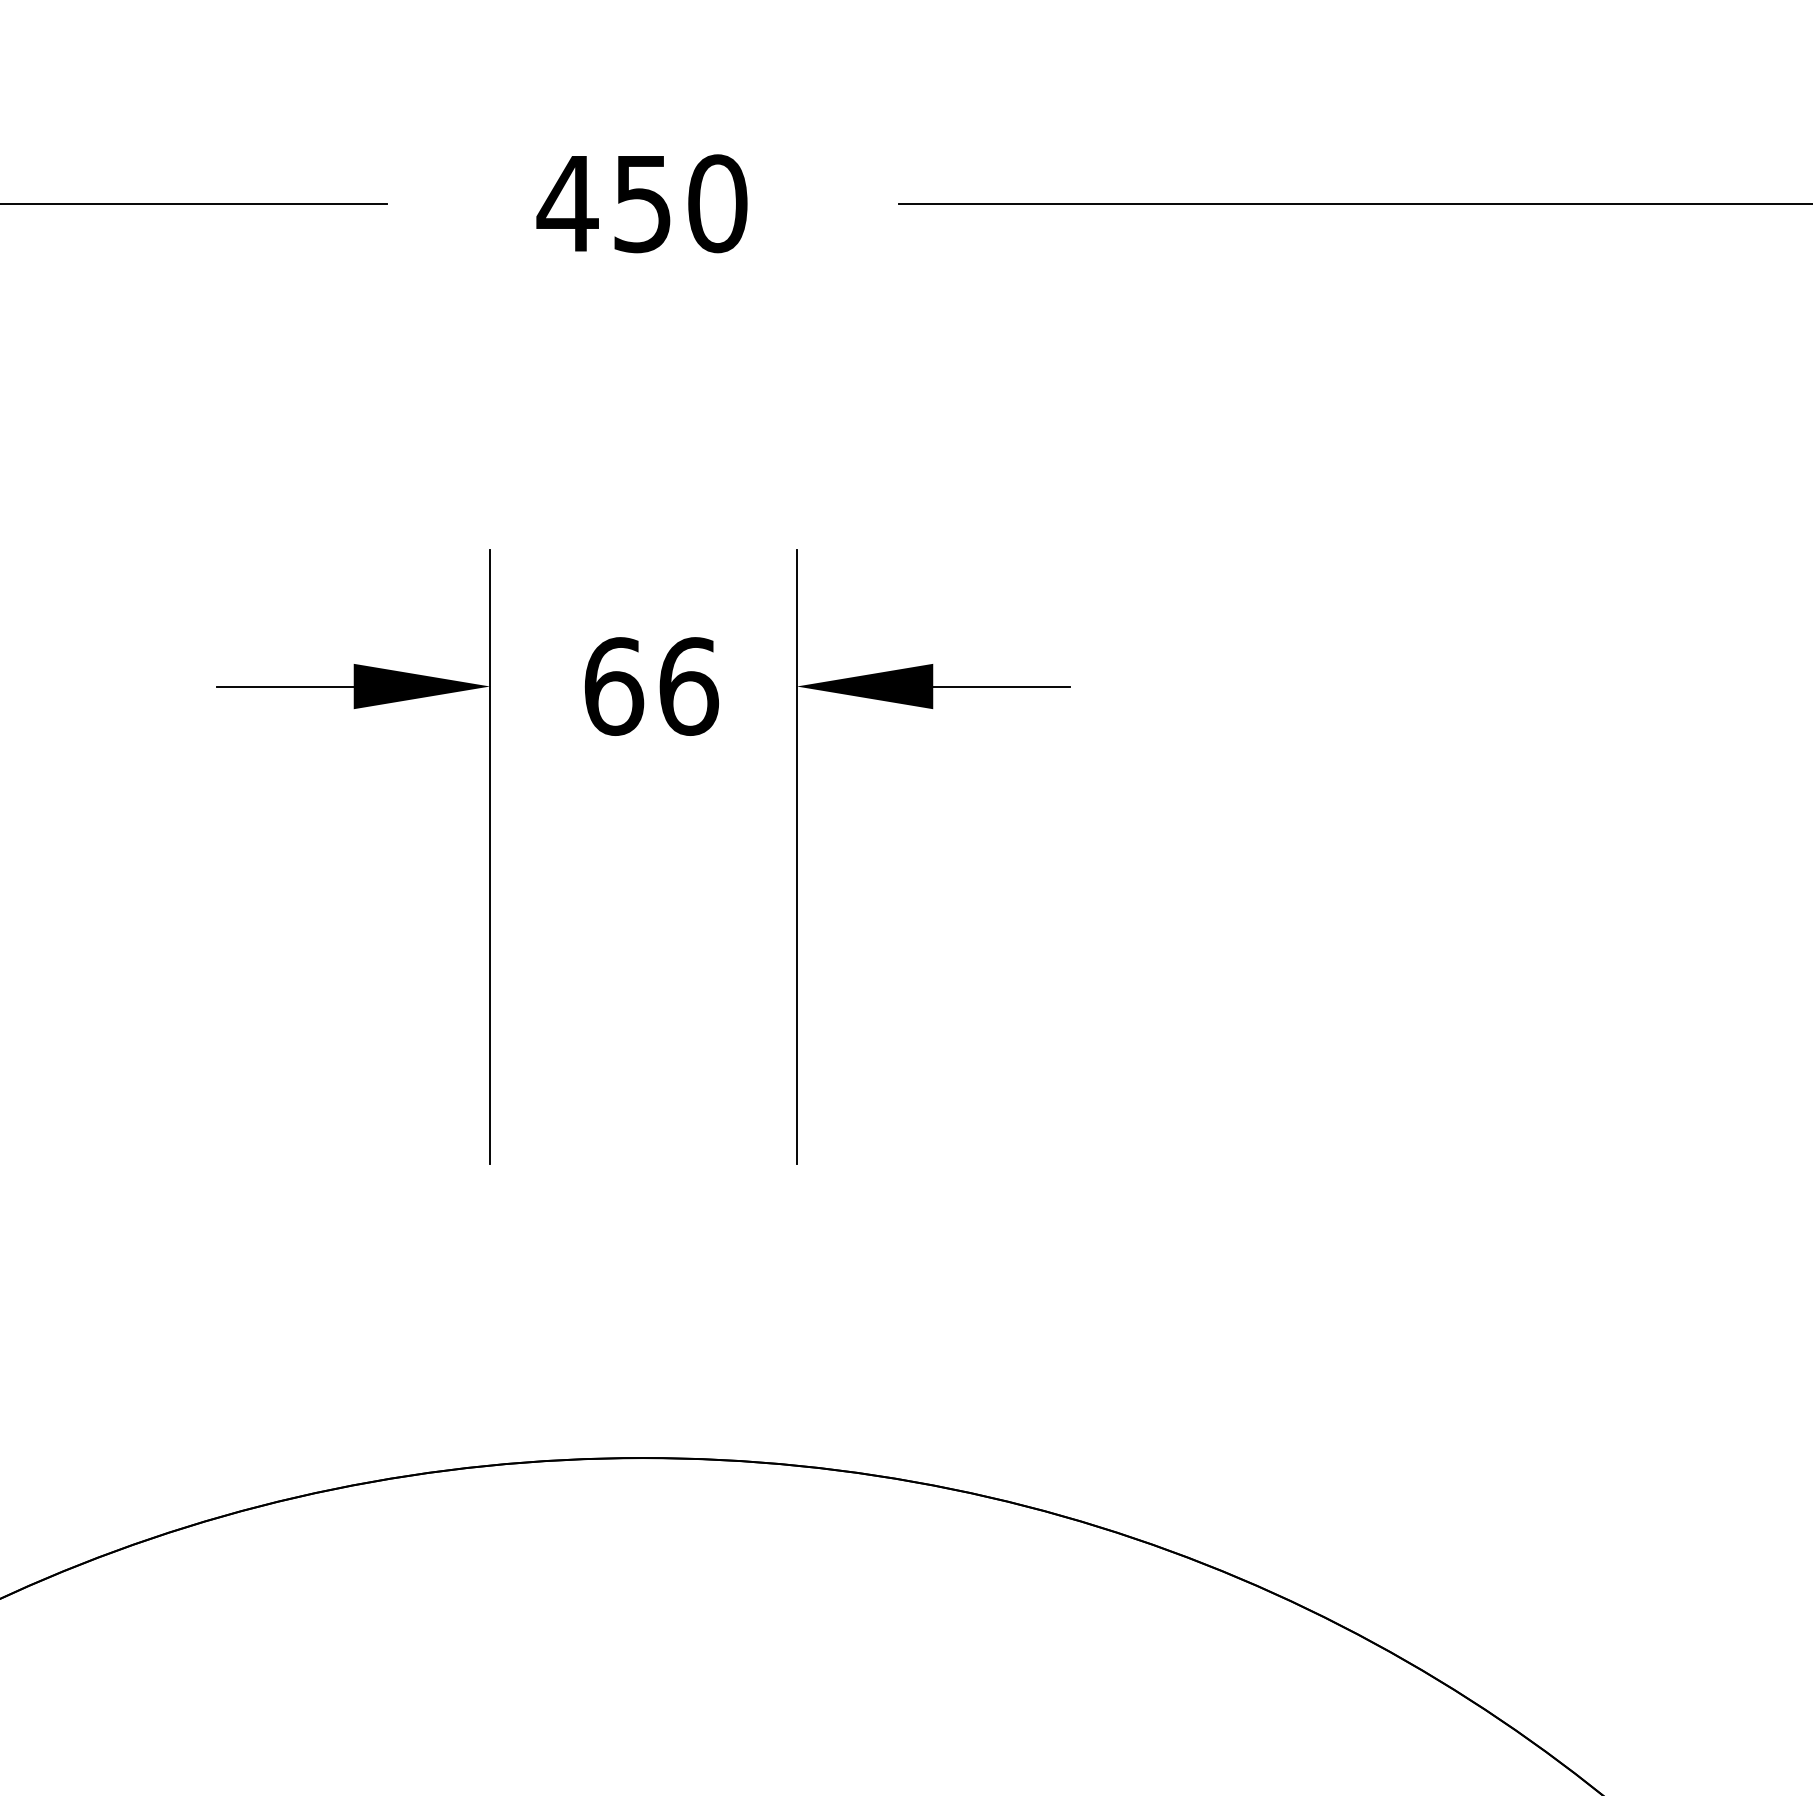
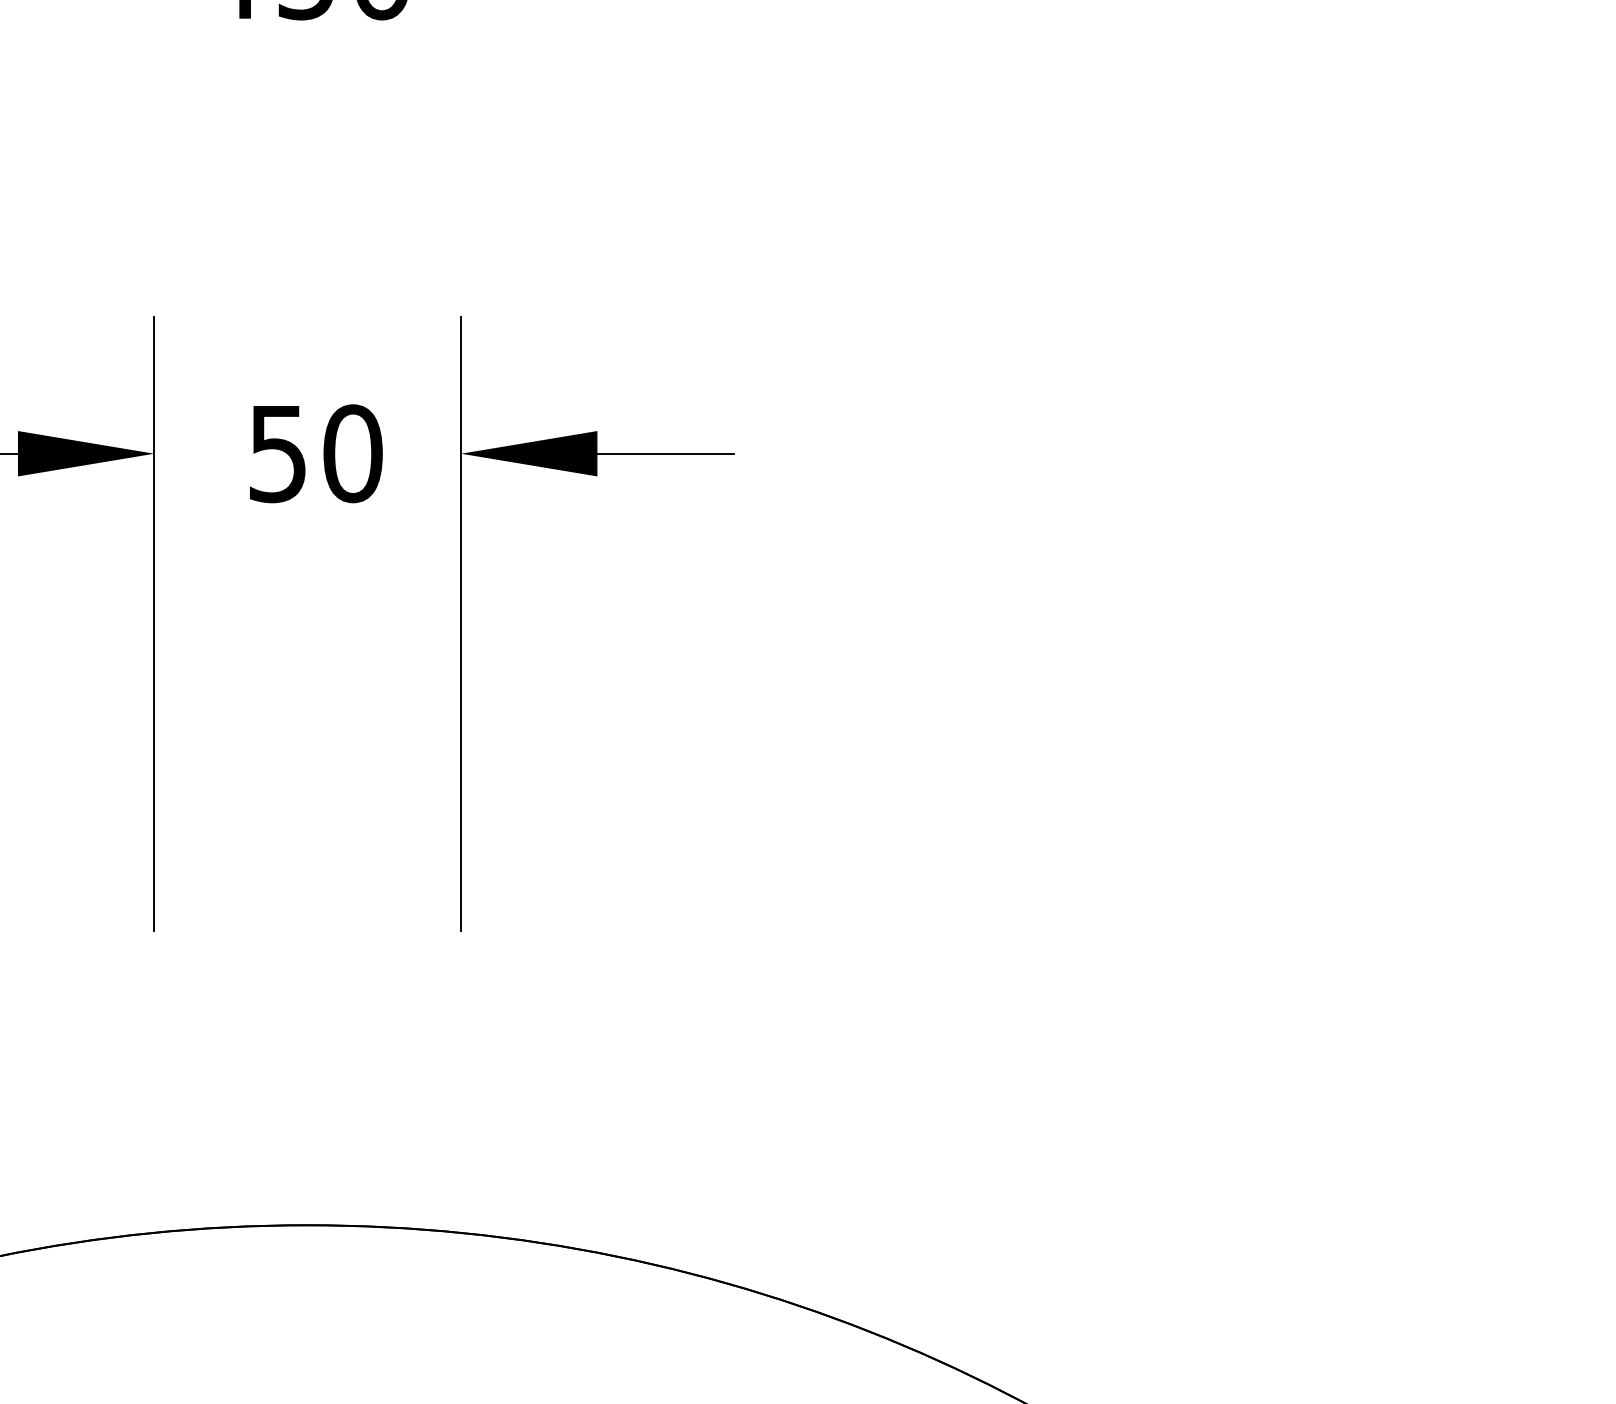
text: (651, 686) -> (315, 453), 66 -> 50

